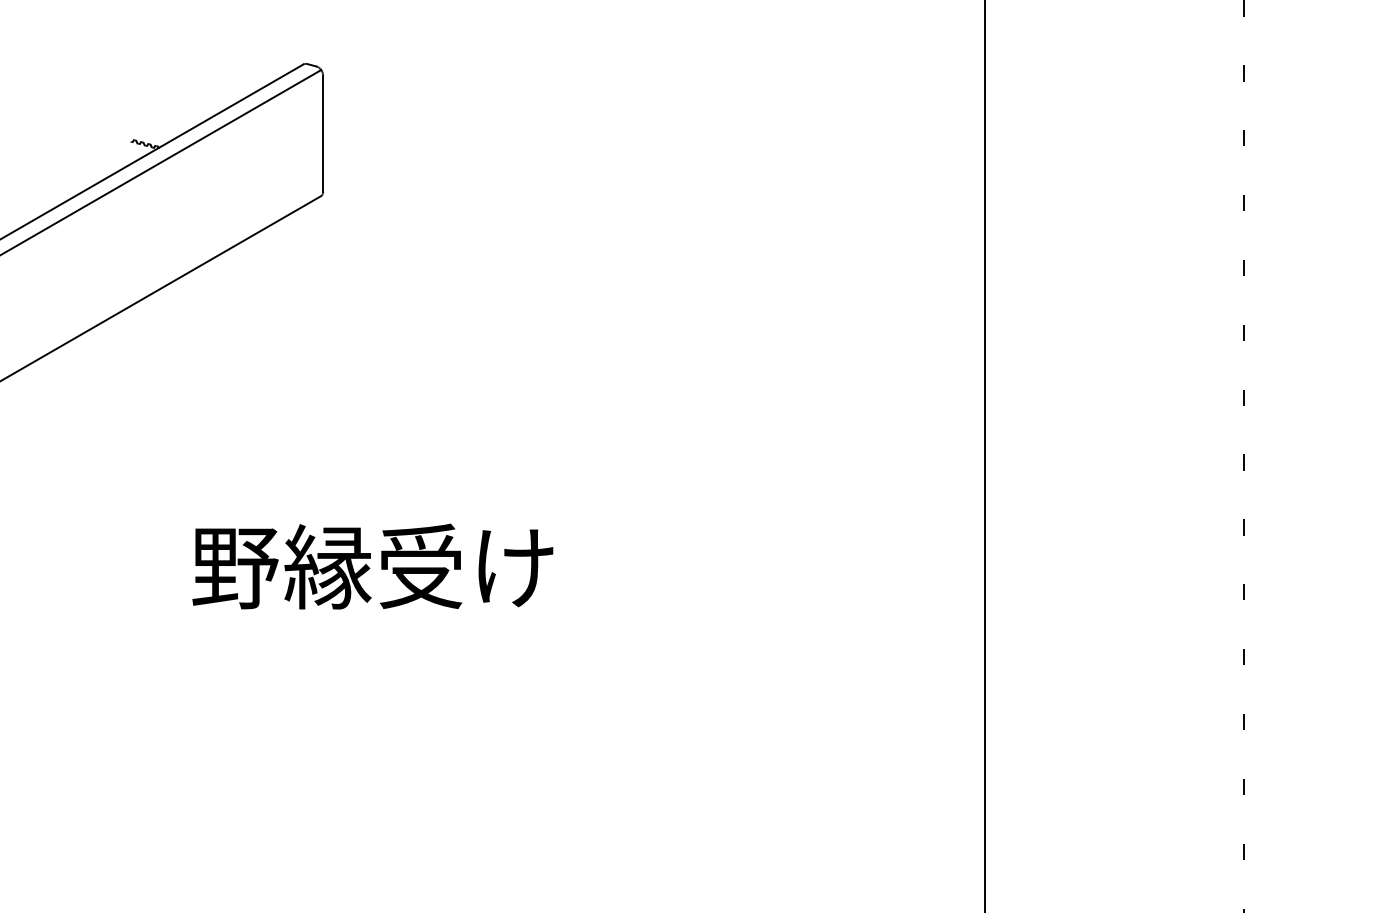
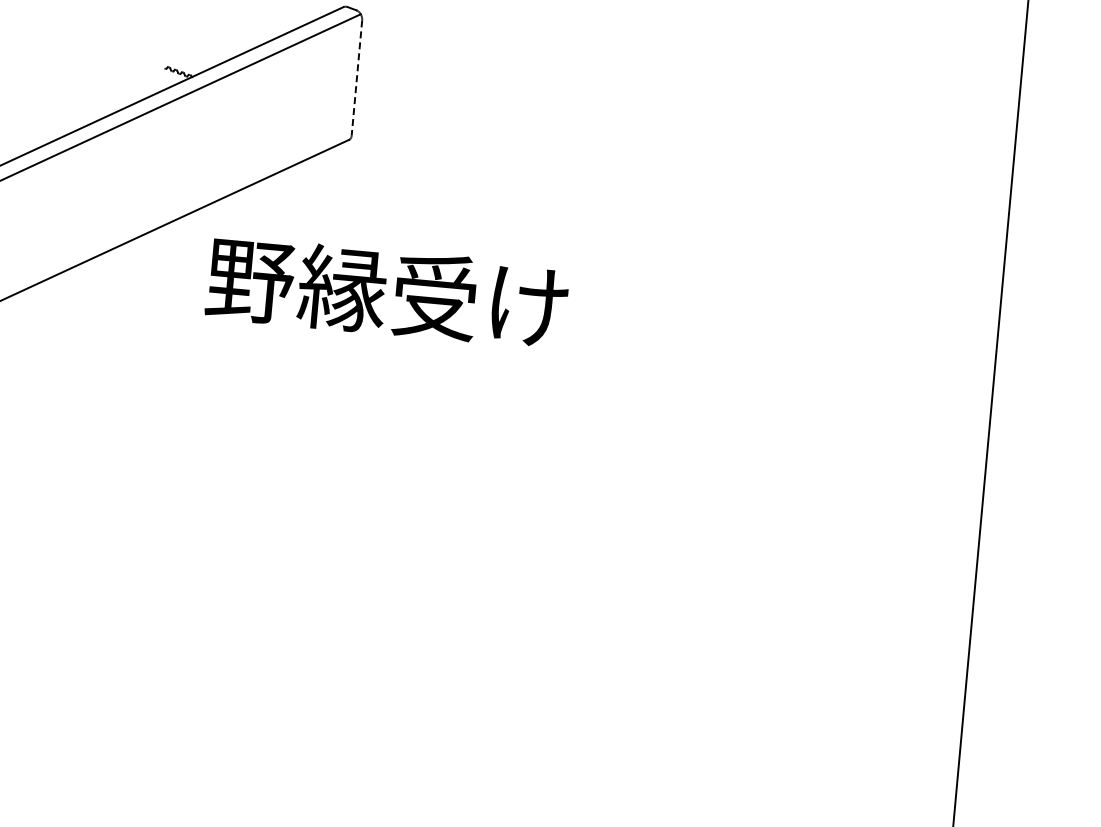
line: (323, 133) -> (357, 77), solid -> dashed
text: (372, 566) -> (386, 292), moved

